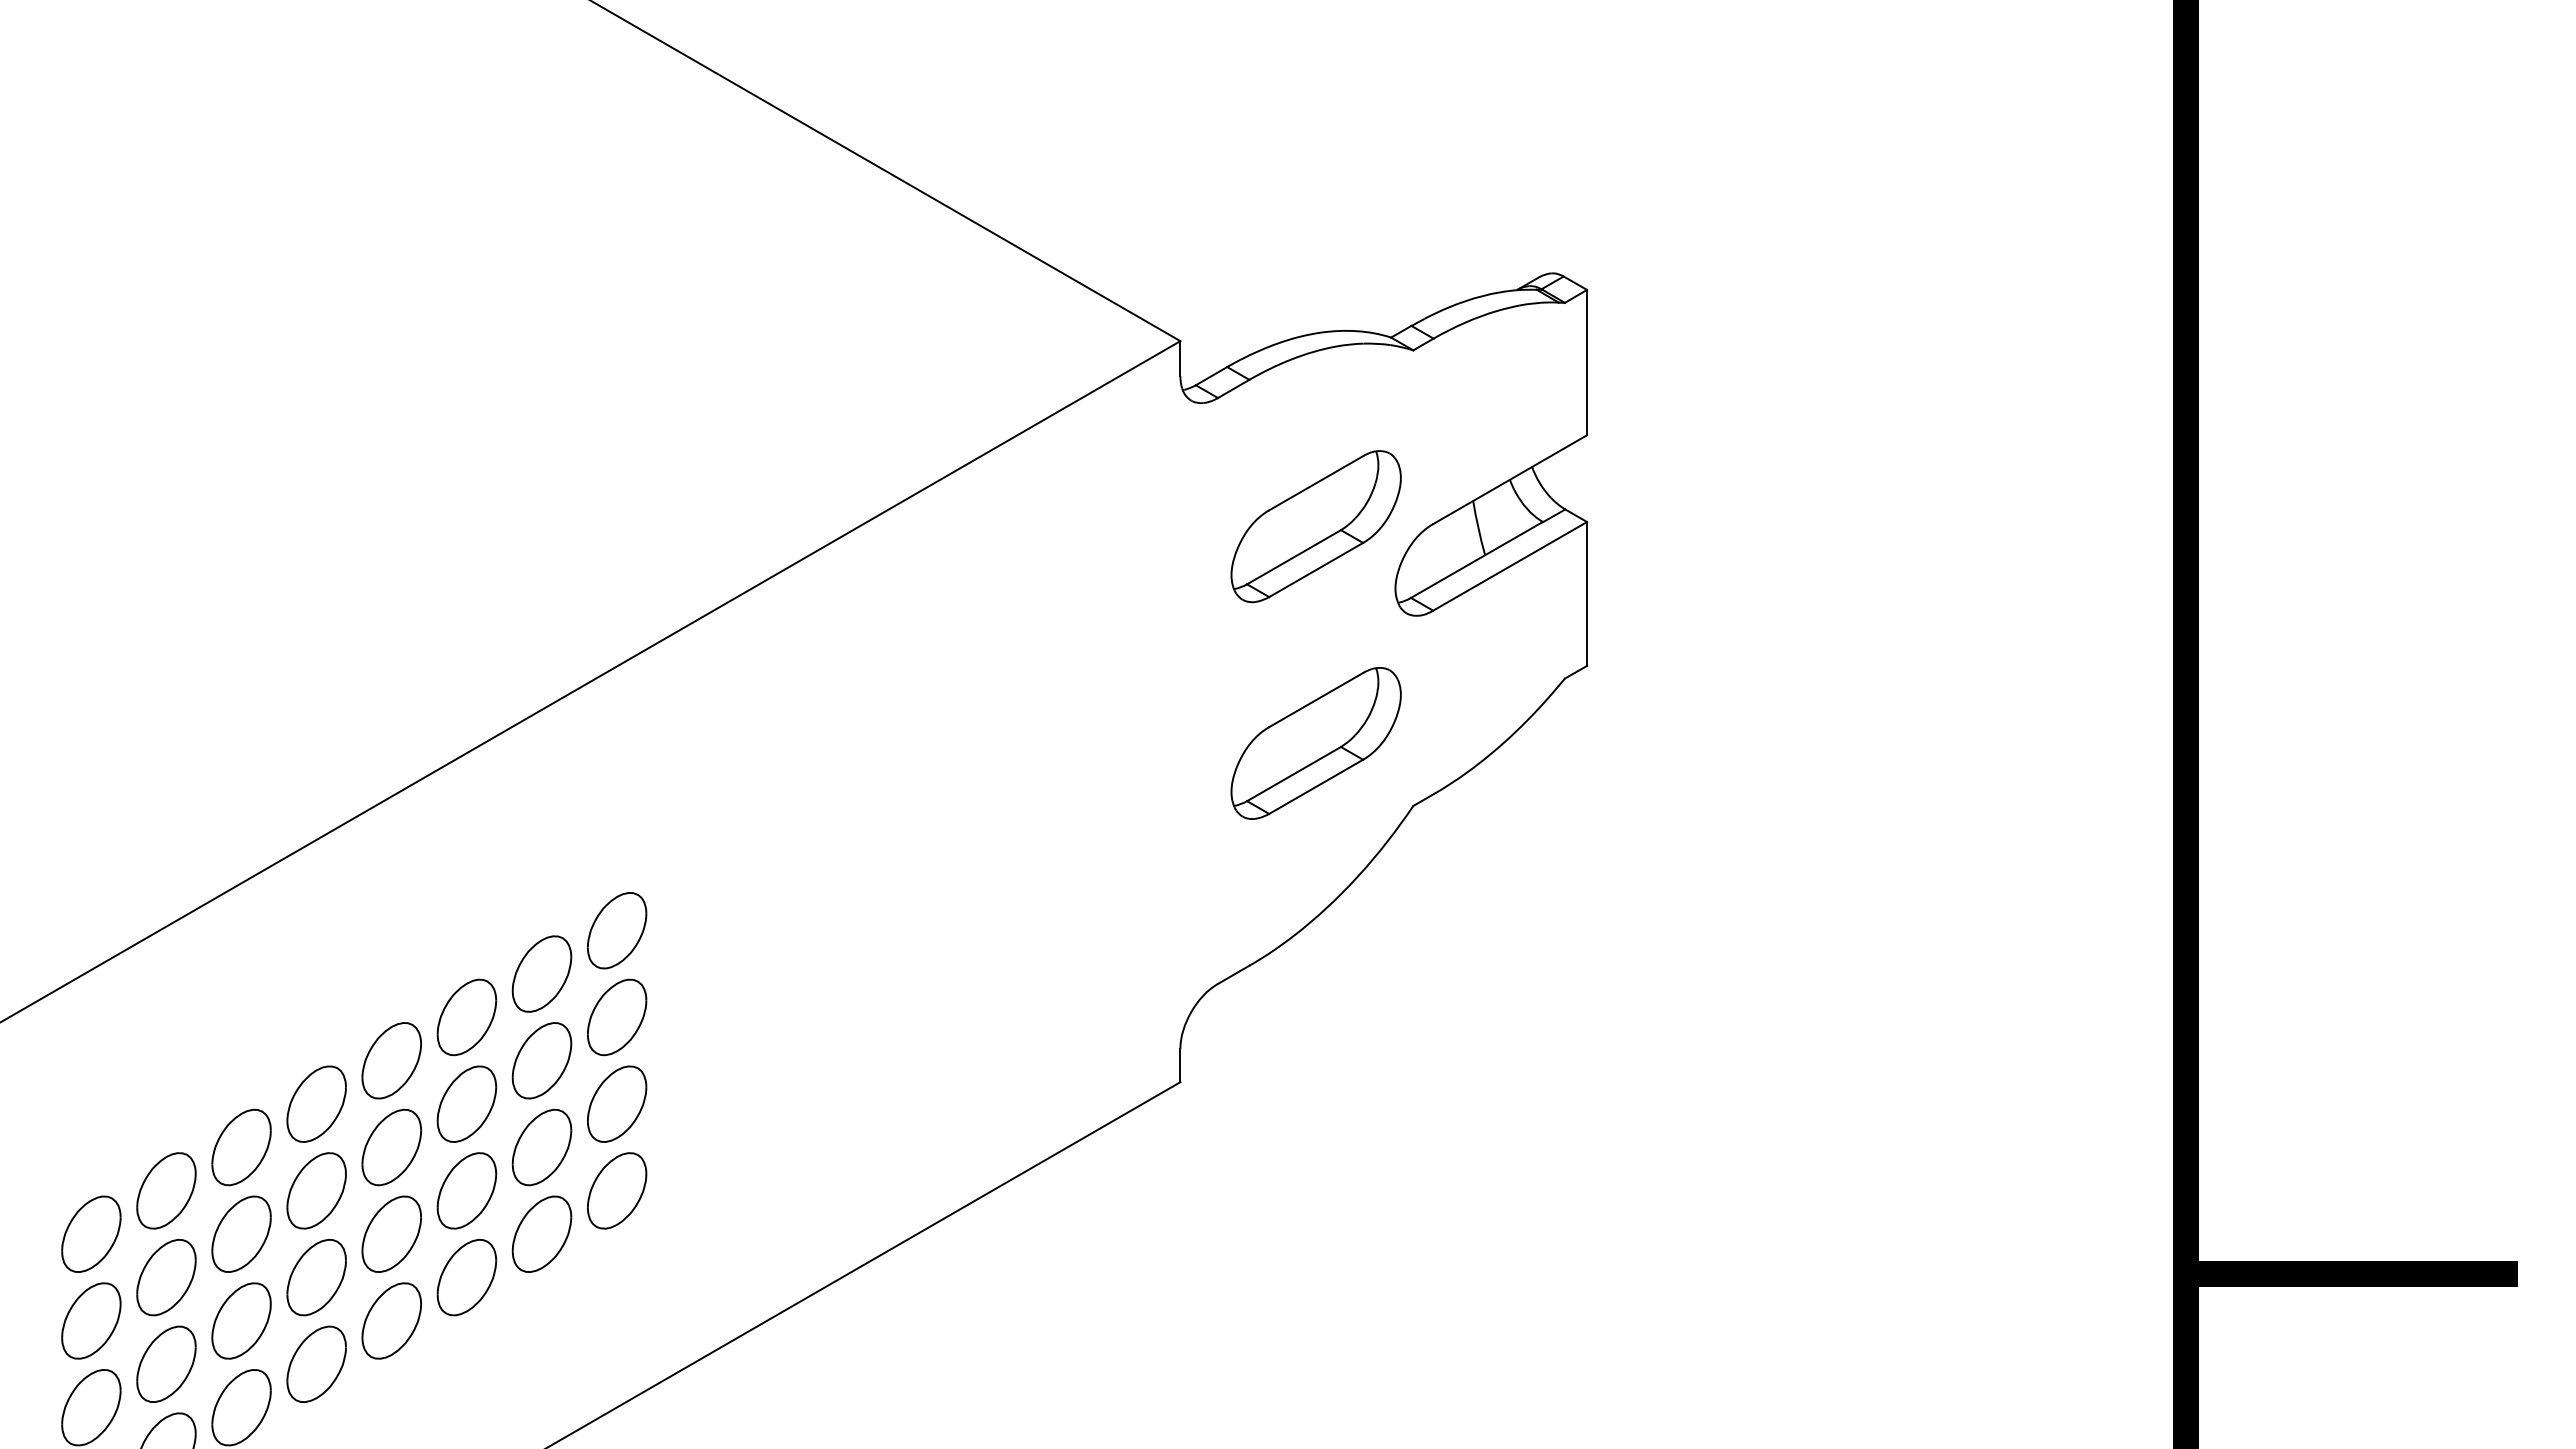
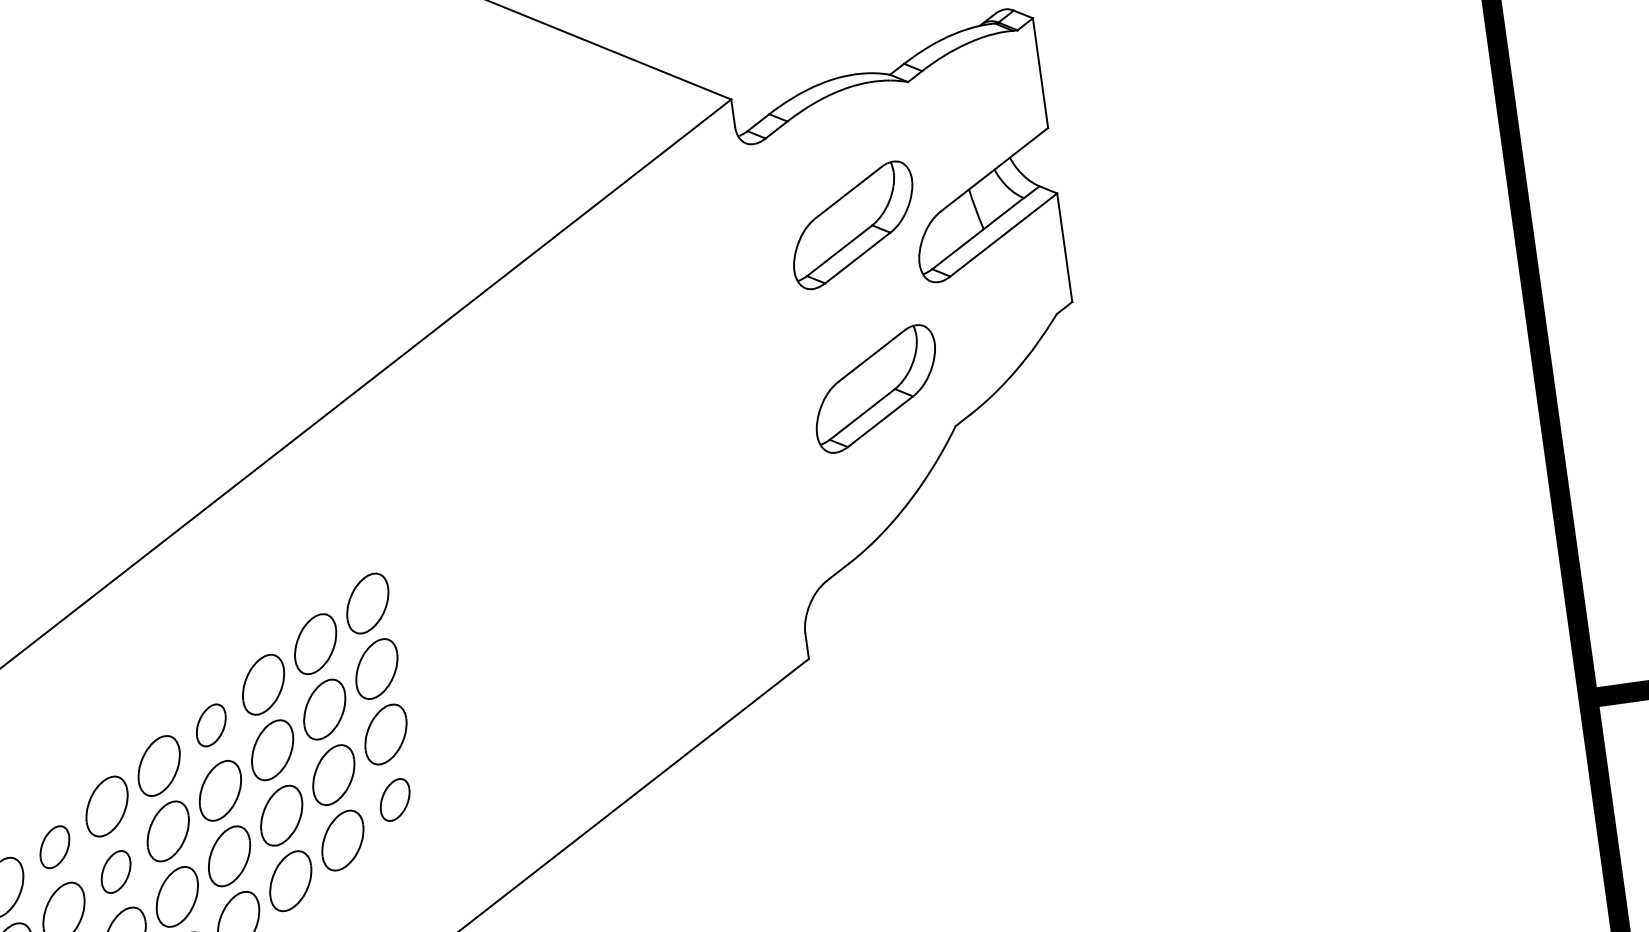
part: (391, 1060) -> (211, 725), size x0.7
part: (166, 1190) -> (54, 846), size x0.7
part: (617, 1190) -> (395, 799), size x0.7
part: (241, 1233) -> (116, 871), size x0.7

